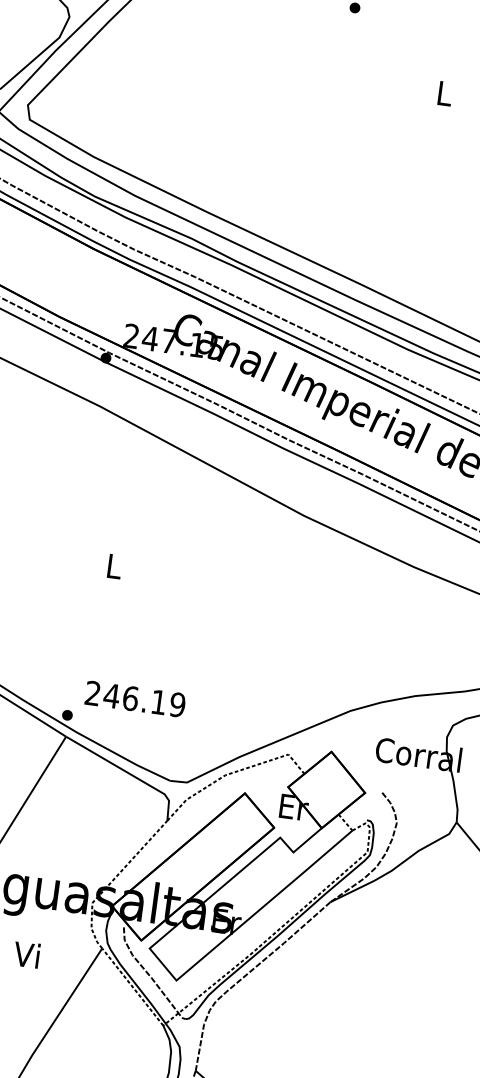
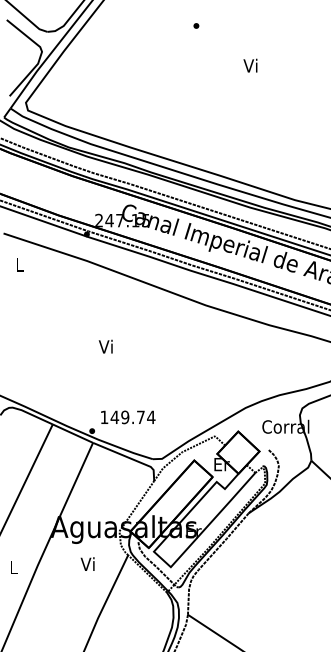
text: (443, 92) -> (250, 65), L -> Vi
text: (112, 565) -> (105, 346), L -> Vi
text: (134, 699) -> (127, 417), 246.19 -> 149.74

